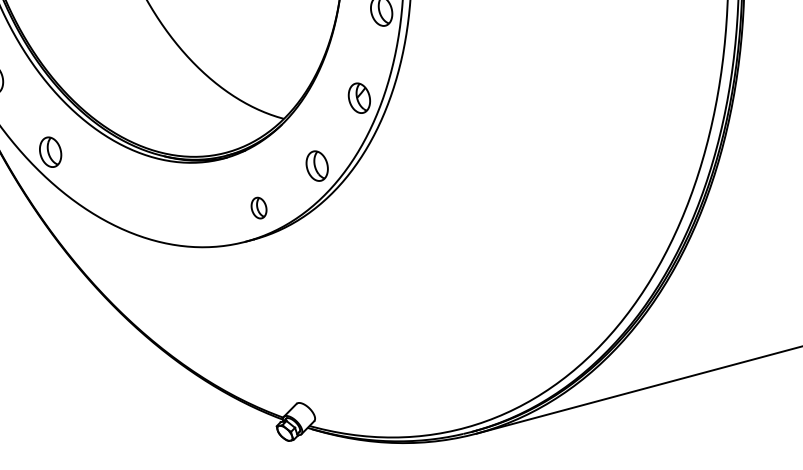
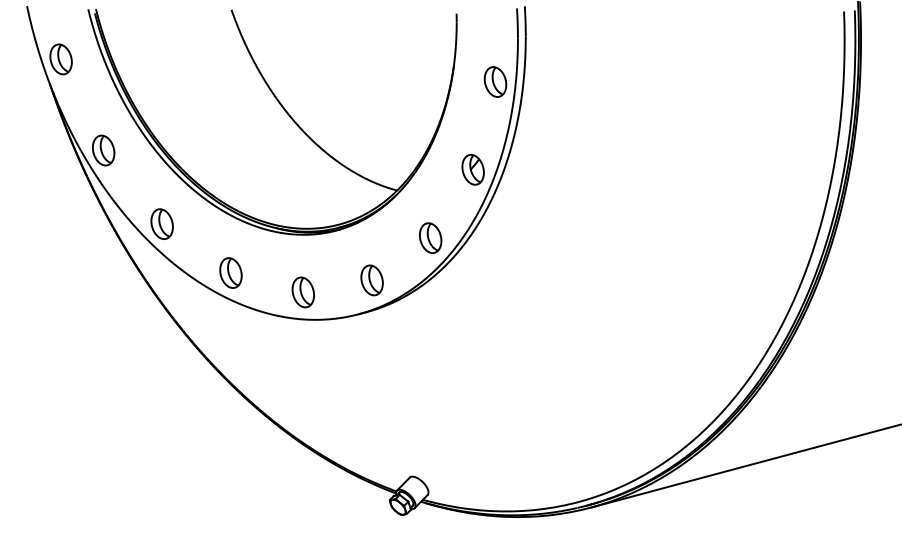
part: (118, 200) -> (230, 272), added
part: (258, 208) -> (371, 280), size x1.43
part: (189, 220) -> (302, 292), added

